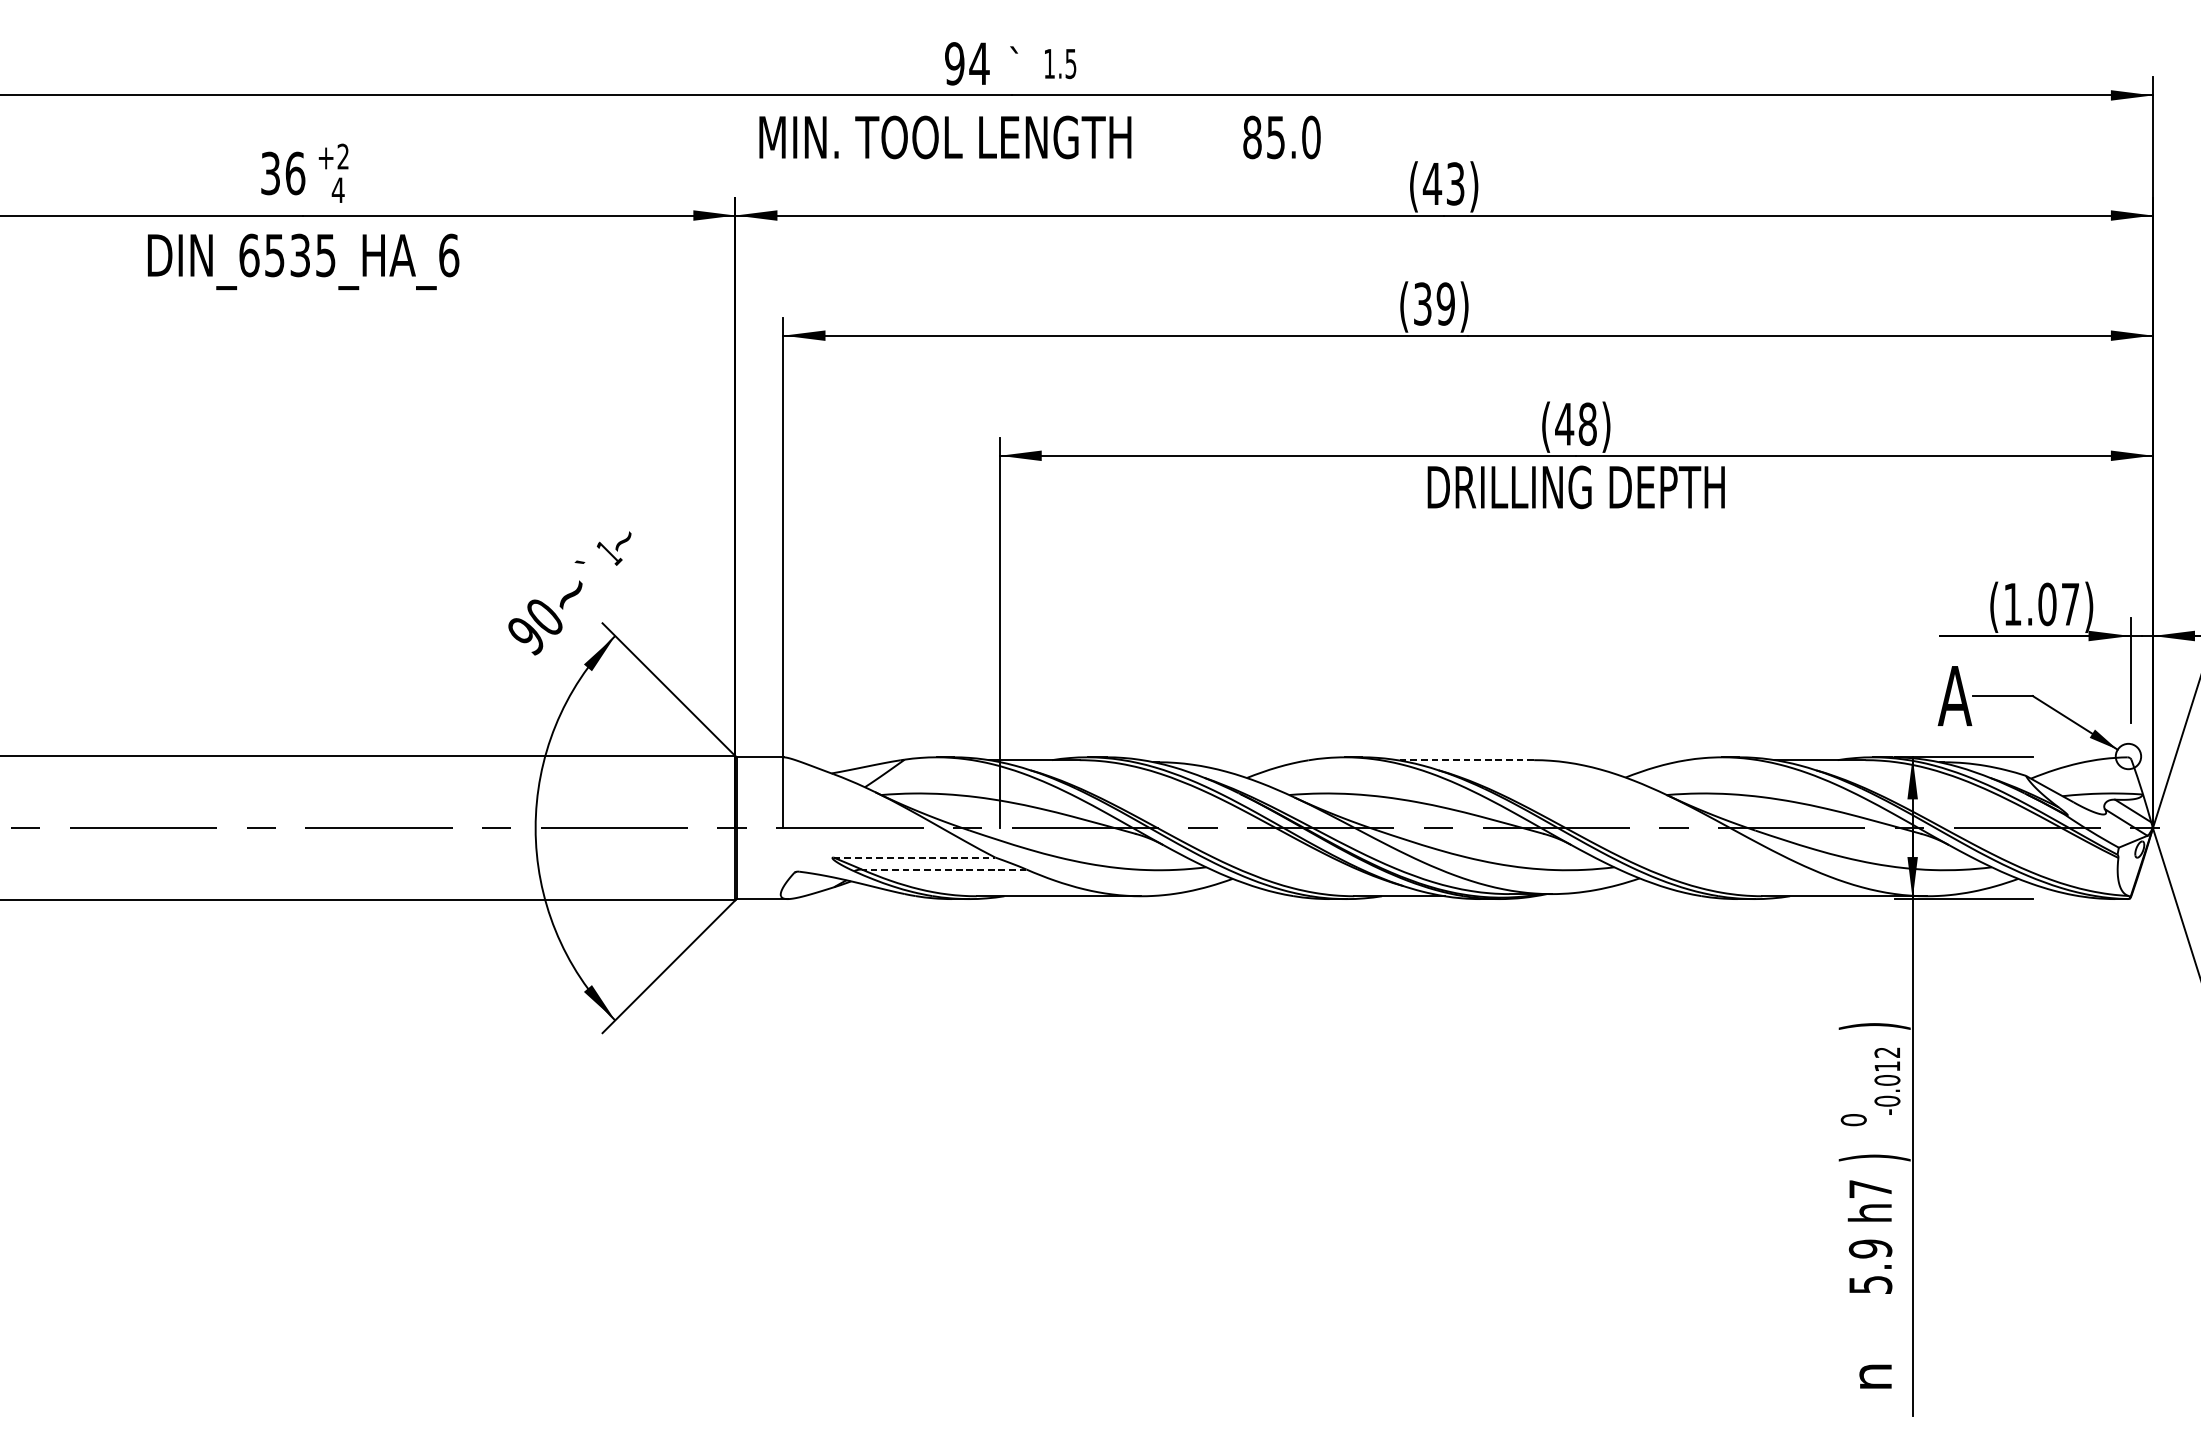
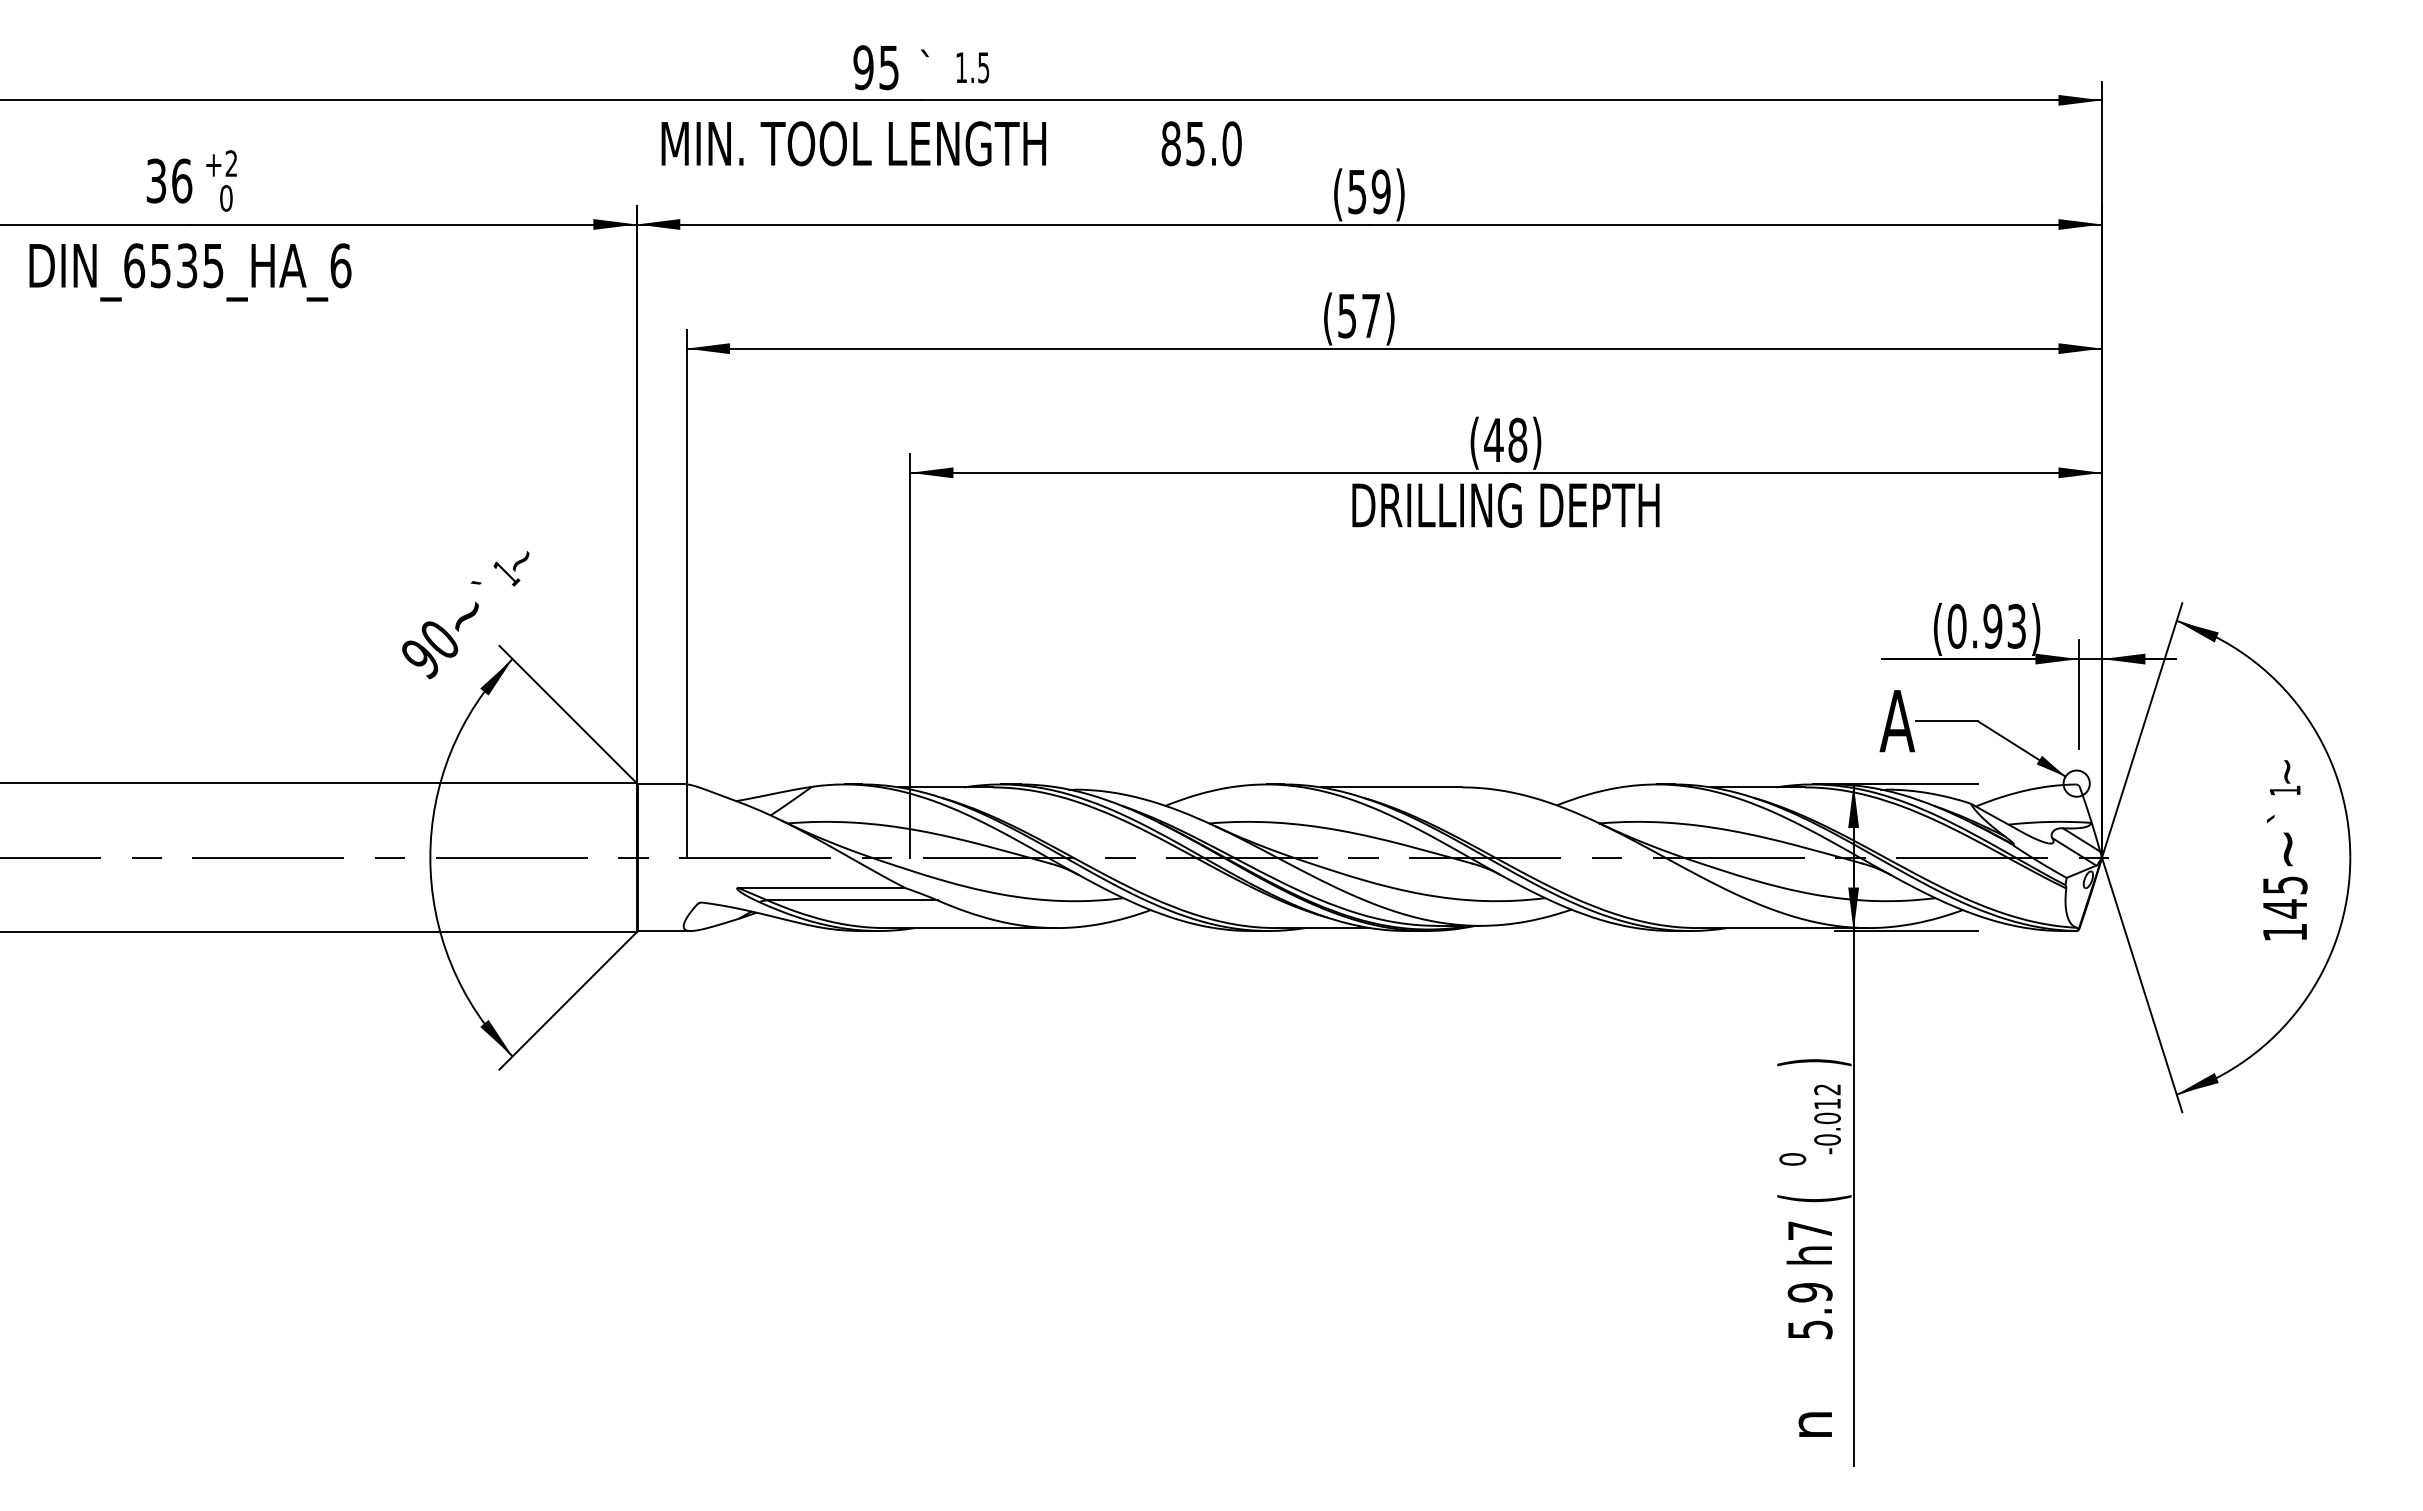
text: (978, 64) -> (888, 68), 94 -> 95
text: (1443, 183) -> (1368, 191), (43) -> (59)
text: (337, 190) -> (225, 198), 4 -> 0
text: (1434, 303) -> (1359, 315), (39) -> (57)
text: (2041, 604) -> (1986, 626), (1.07) -> (0.93)
line: (1465, 760) -> (1391, 787), dashed -> solid
line: (914, 857) -> (821, 888), dashed -> solid
line: (944, 869) -> (852, 900), dashed -> solid
text: (1874, 1157) -> (1814, 1198), ) -> (

